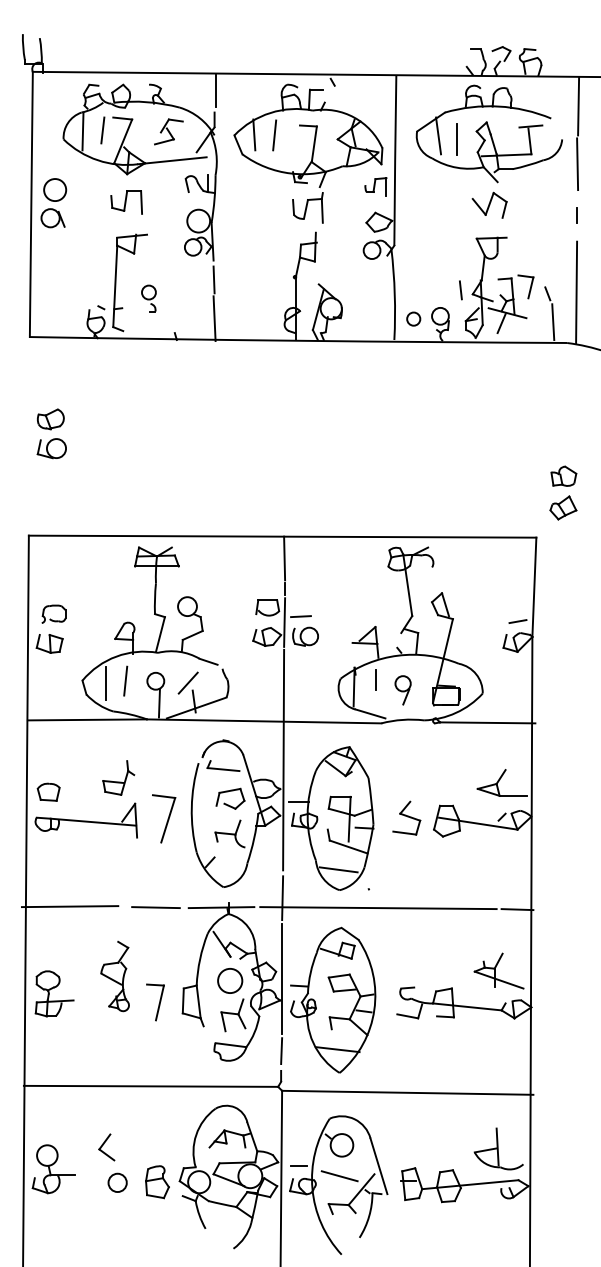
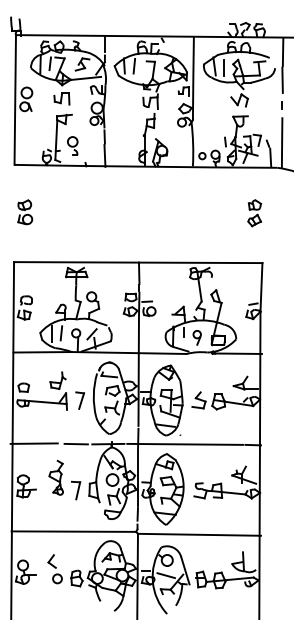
part: (148, 297) -> (72, 145), size x1.43
part: (563, 493) -> (254, 213), moved
part: (162, 818) -> (79, 400), size x0.71

